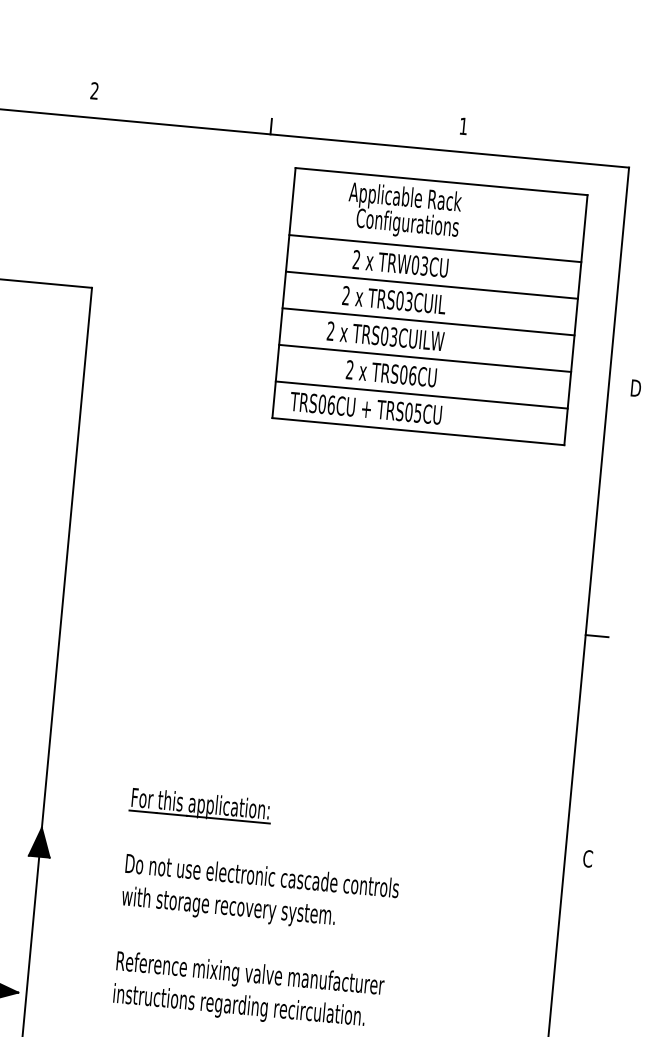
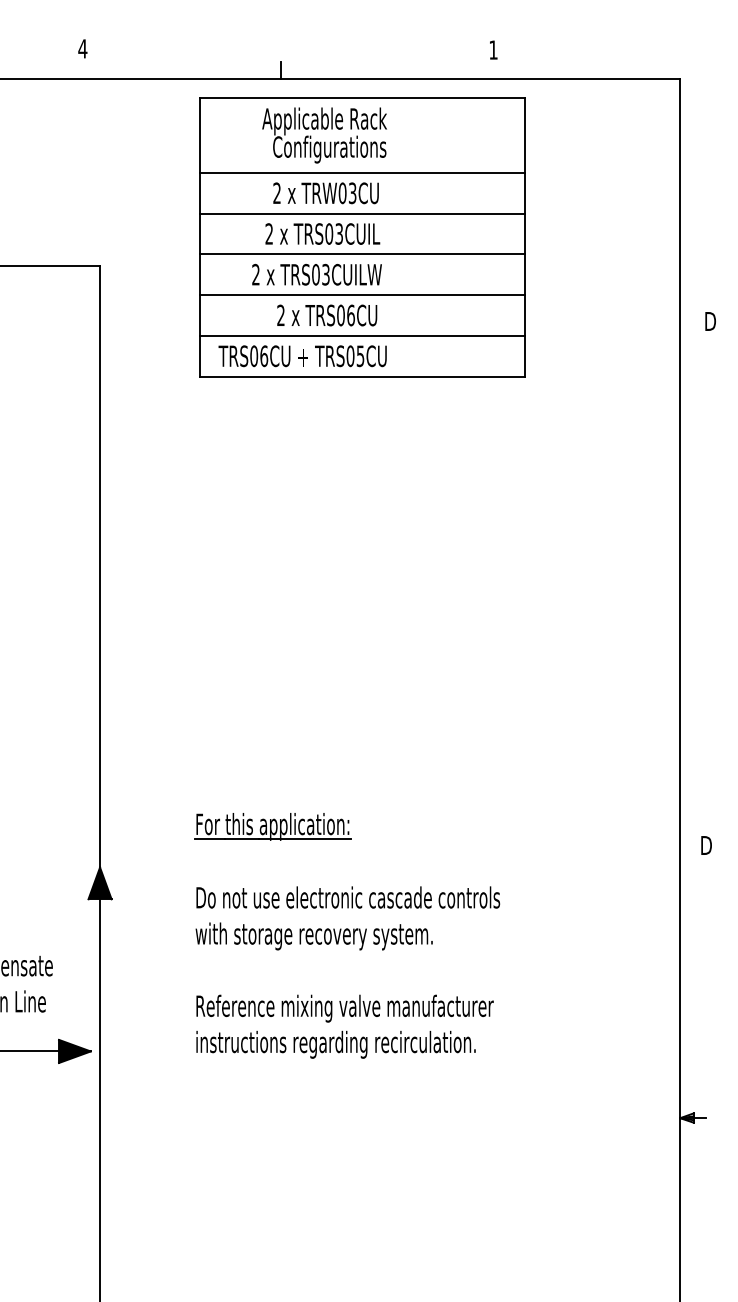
text: (94, 90) -> (82, 48), 2 -> 4
part: (429, 306) -> (362, 237), moved
line: (596, 635) -> (692, 598), removed
text: (587, 858) -> (705, 845), C -> D

